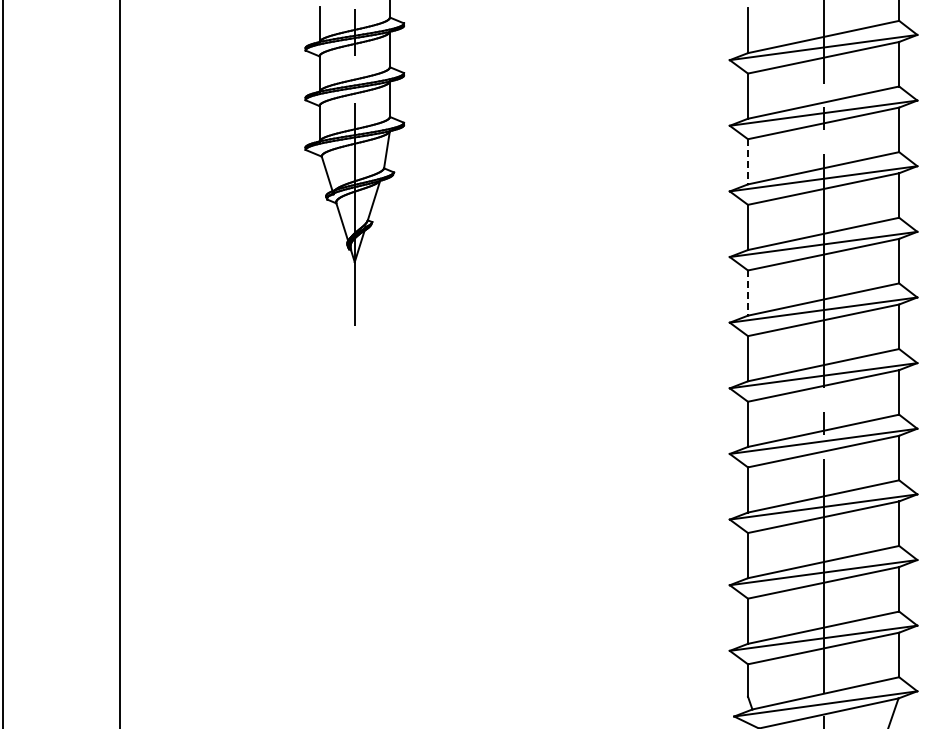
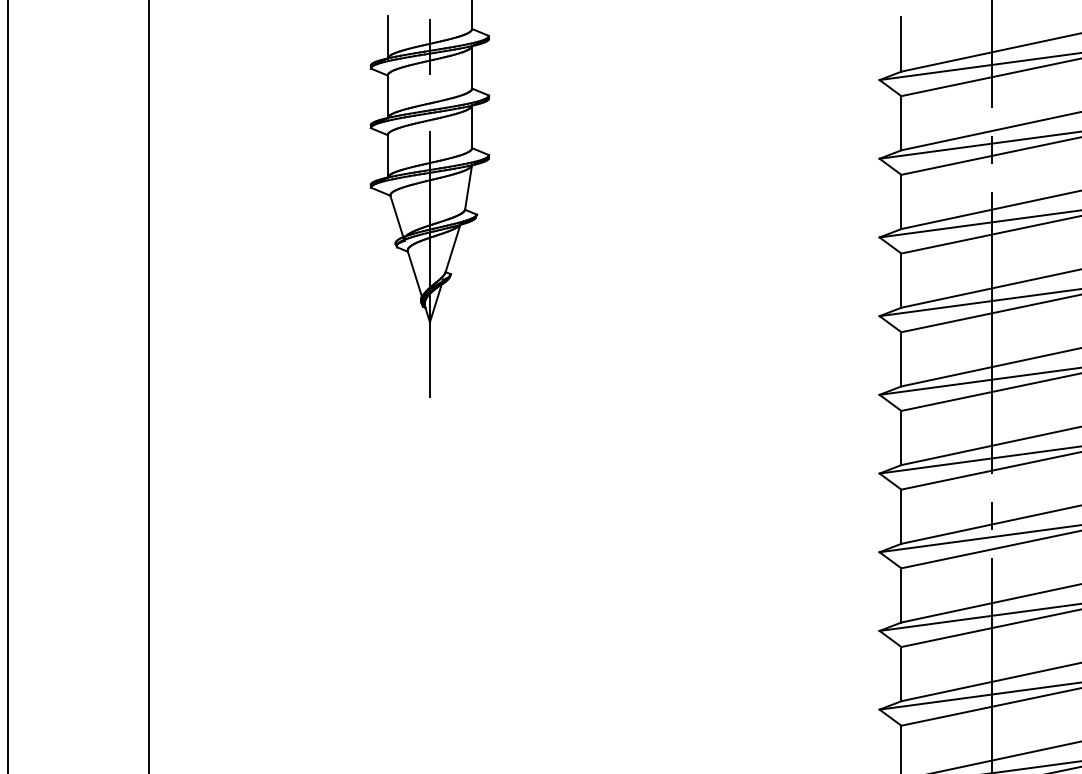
line: (747, 161) -> (900, 201), dashed -> solid
line: (747, 293) -> (900, 359), dashed -> solid

